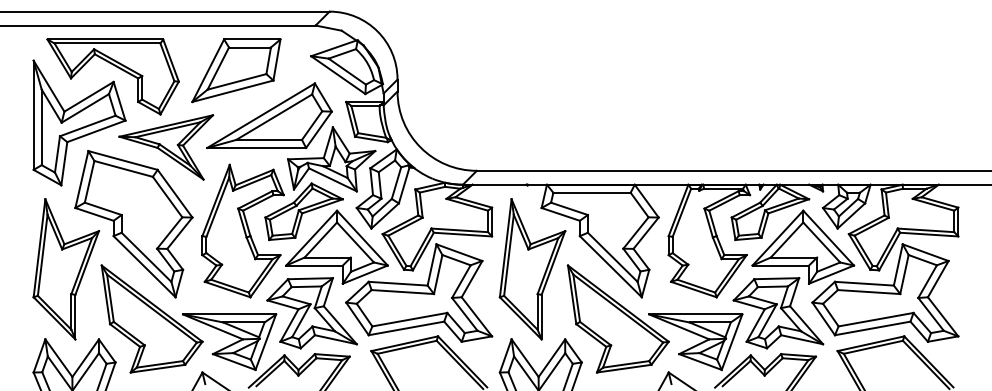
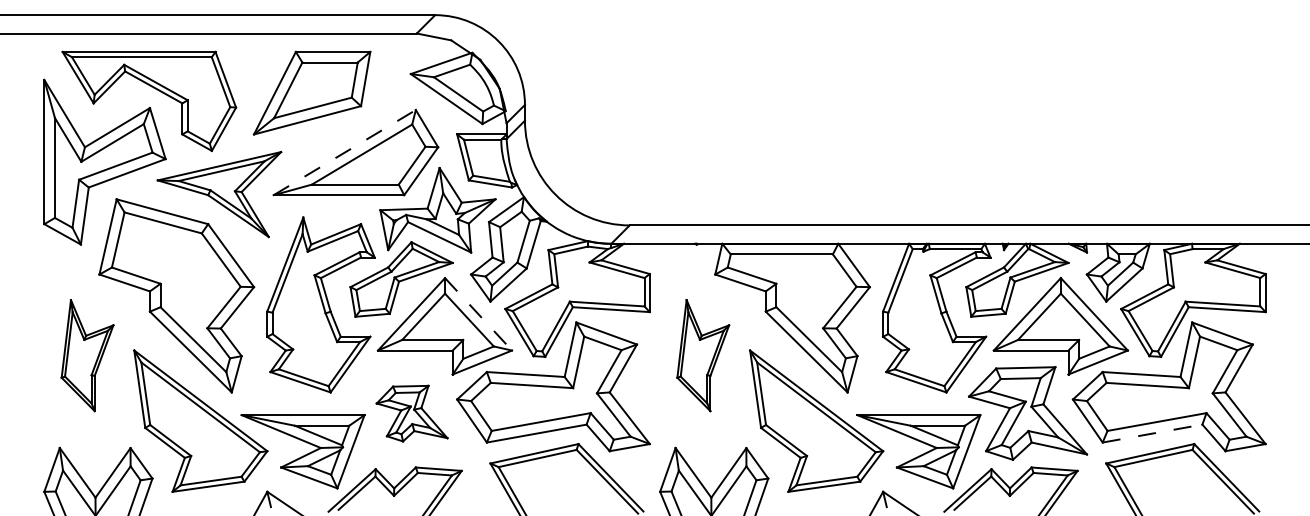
line: (261, 115) -> (345, 152), solid -> dashed
line: (362, 238) -> (478, 314), solid -> dashed
part: (66, 269) -> (87, 355), size x0.6
part: (532, 269) -> (703, 355), size x0.6
part: (311, 313) -> (411, 413), size x0.6
line: (873, 328) -> (1153, 433), solid -> dashed

